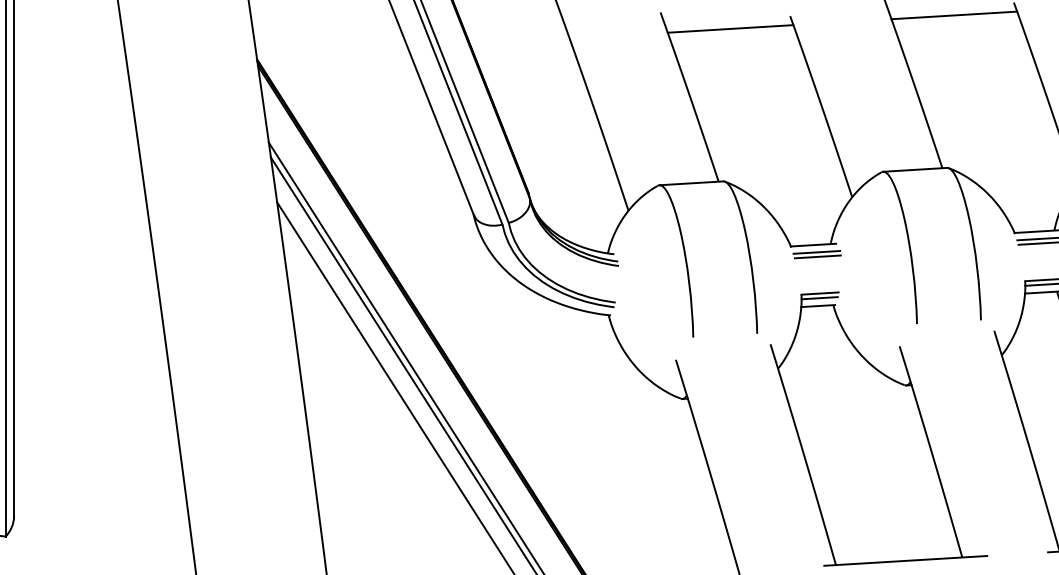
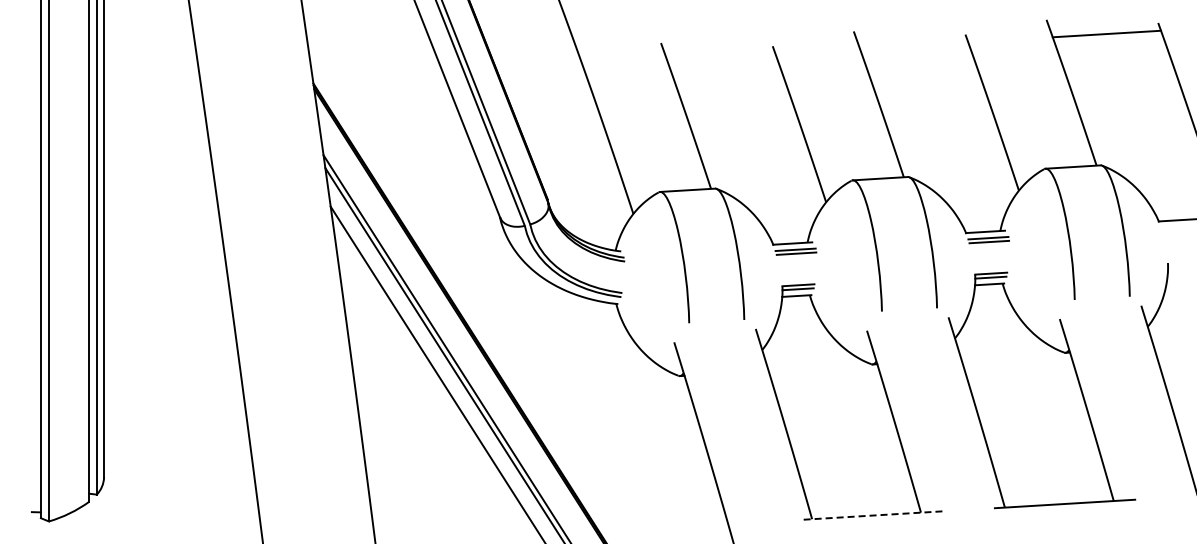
line: (953, 15) -> (913, 45), removed
line: (730, 29) -> (721, 57), removed
line: (904, 560) -> (871, 515), solid -> dashed

